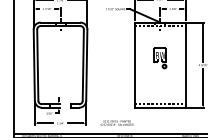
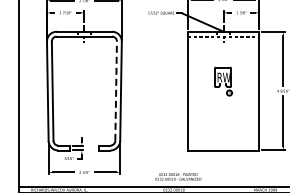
line: (83, 65) -> (116, 91), solid -> dashed
line: (160, 104) -> (223, 145), removed
text: (117, 122) -> (178, 176), moved

